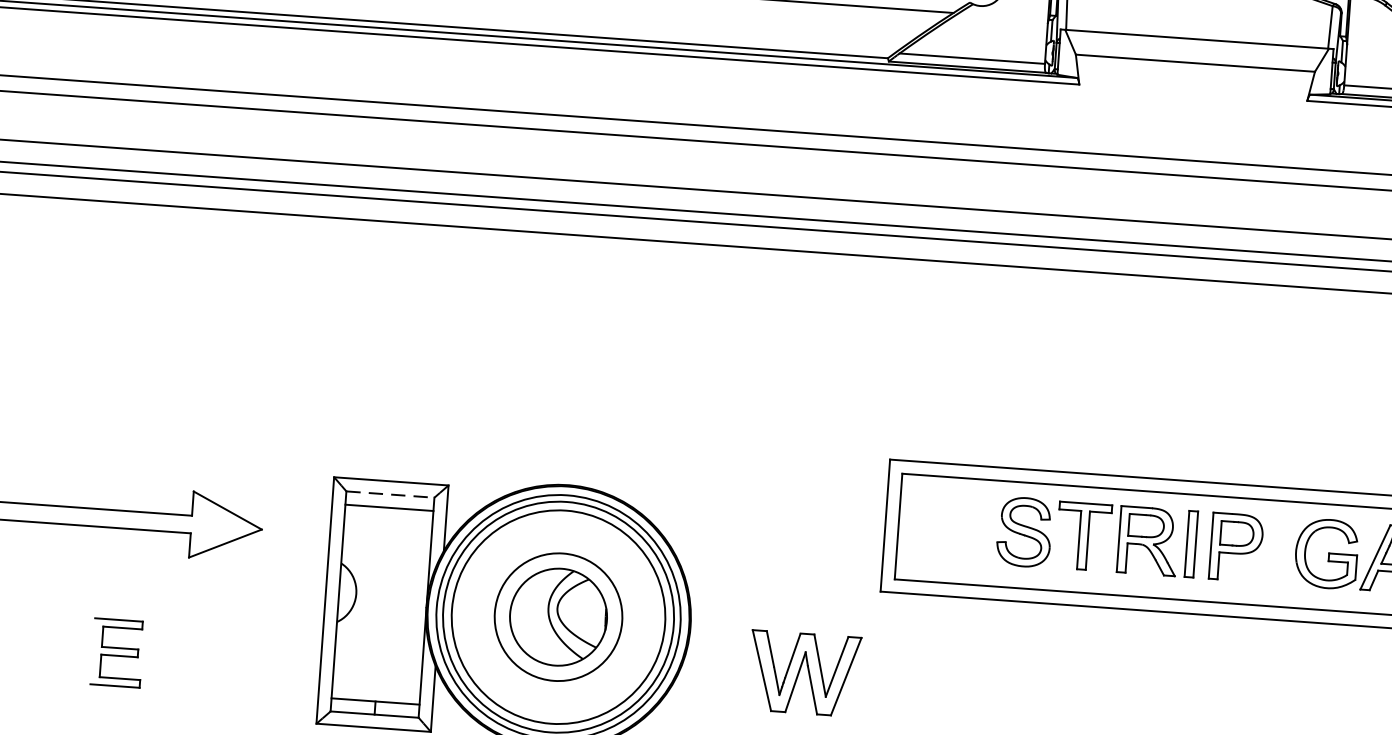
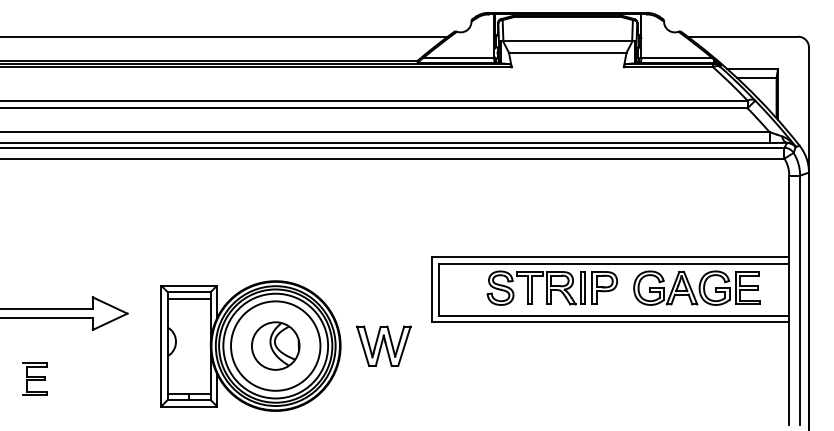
line: (390, 495) -> (189, 292), dashed -> solid
circle: (558, 615) -> (275, 345), size x1.43
part: (115, 651) -> (34, 378), moved
part: (803, 672) -> (383, 345), moved

